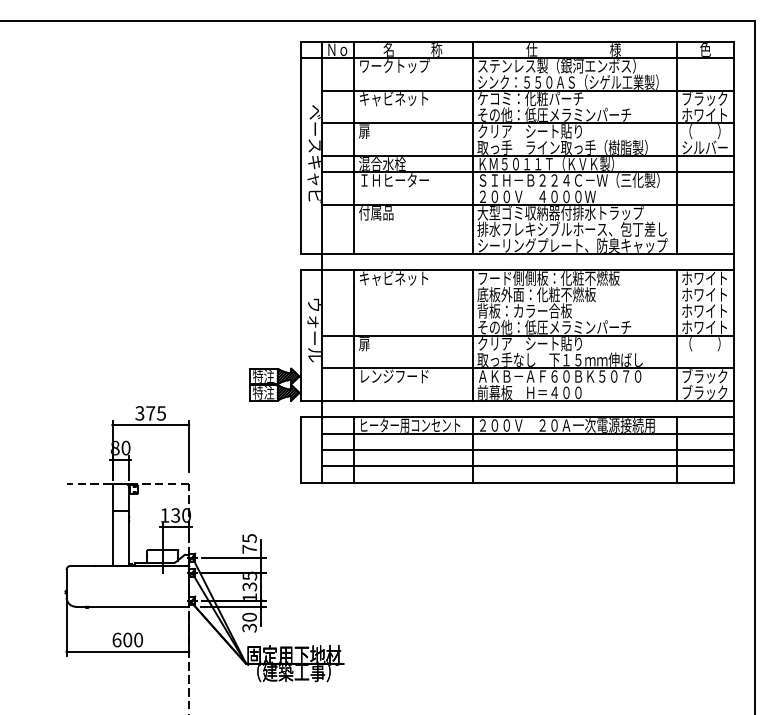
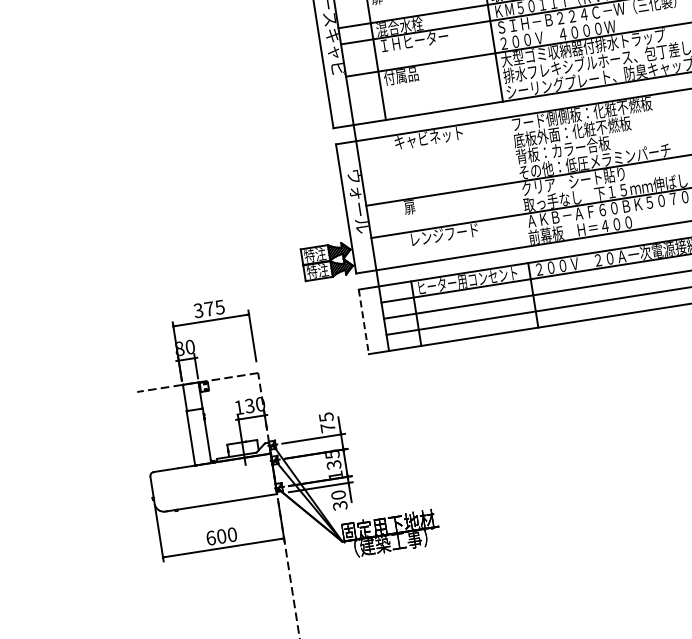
line: (354, 335) -> (398, 200), removed
line: (472, 335) -> (515, 182), removed
line: (301, 450) -> (364, 322), solid -> dashed

